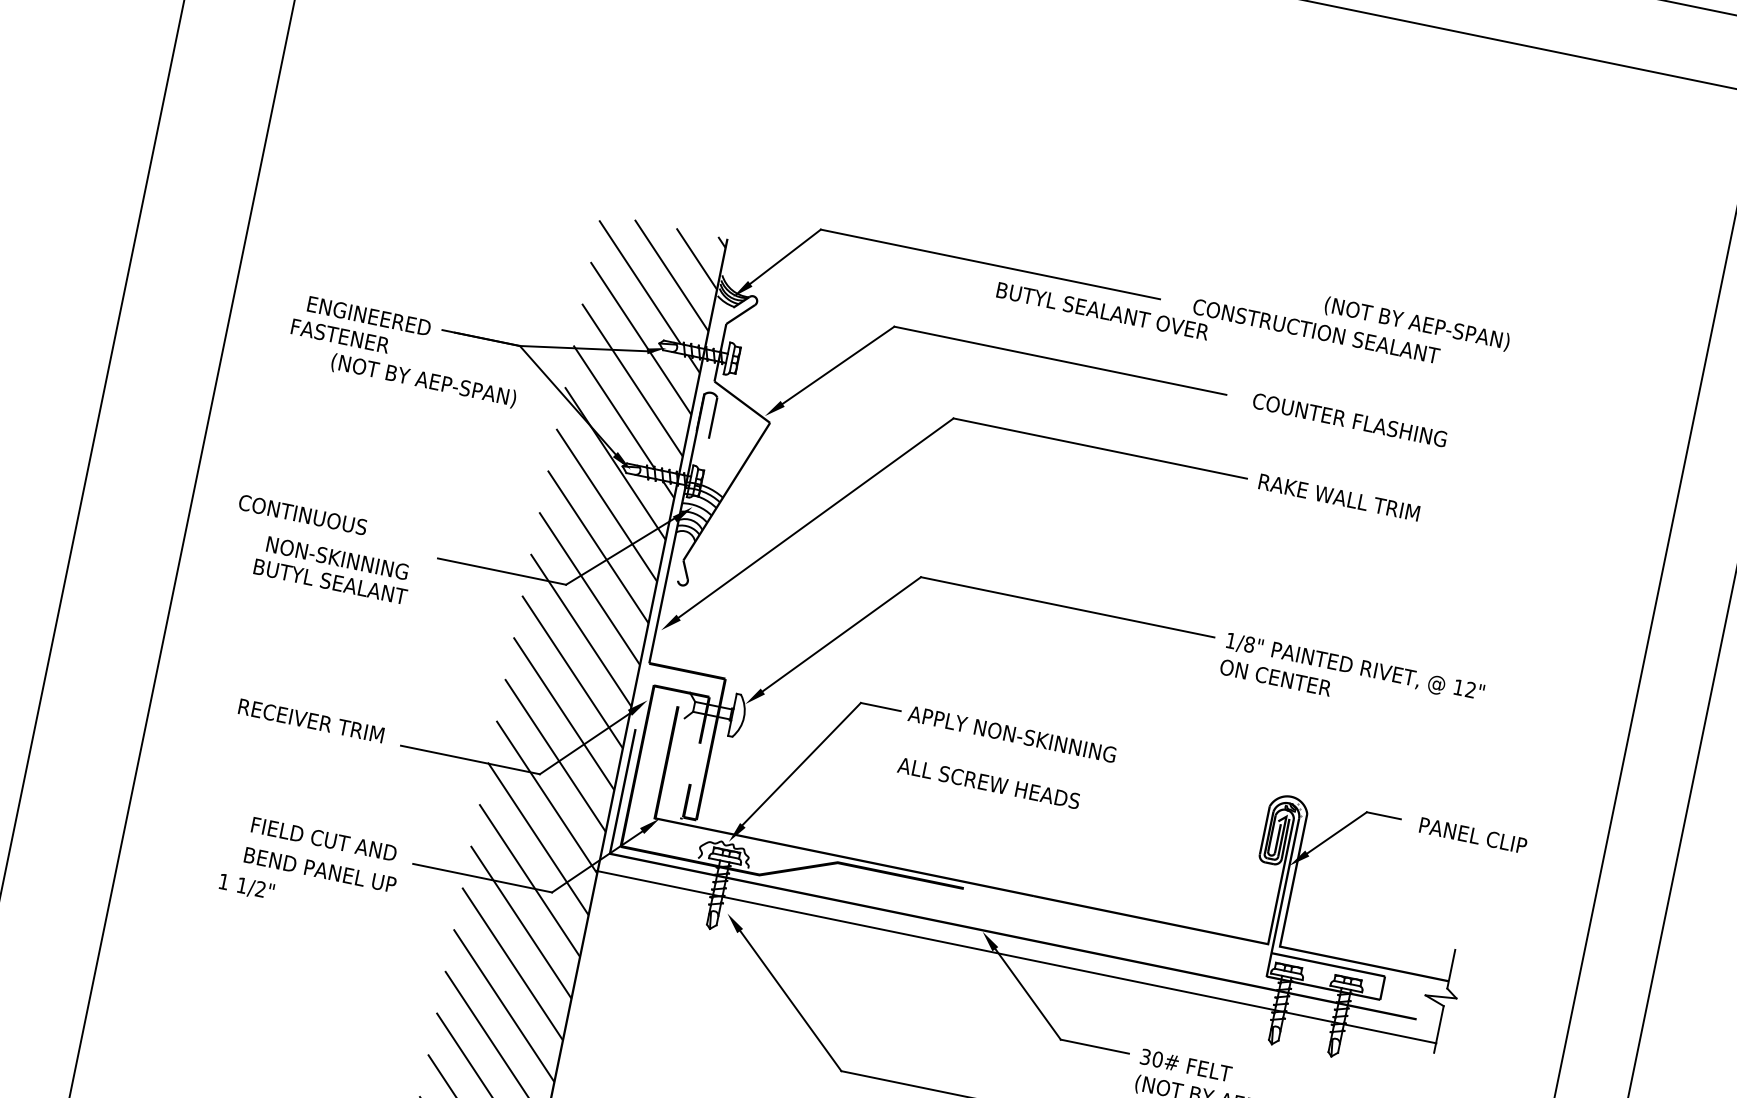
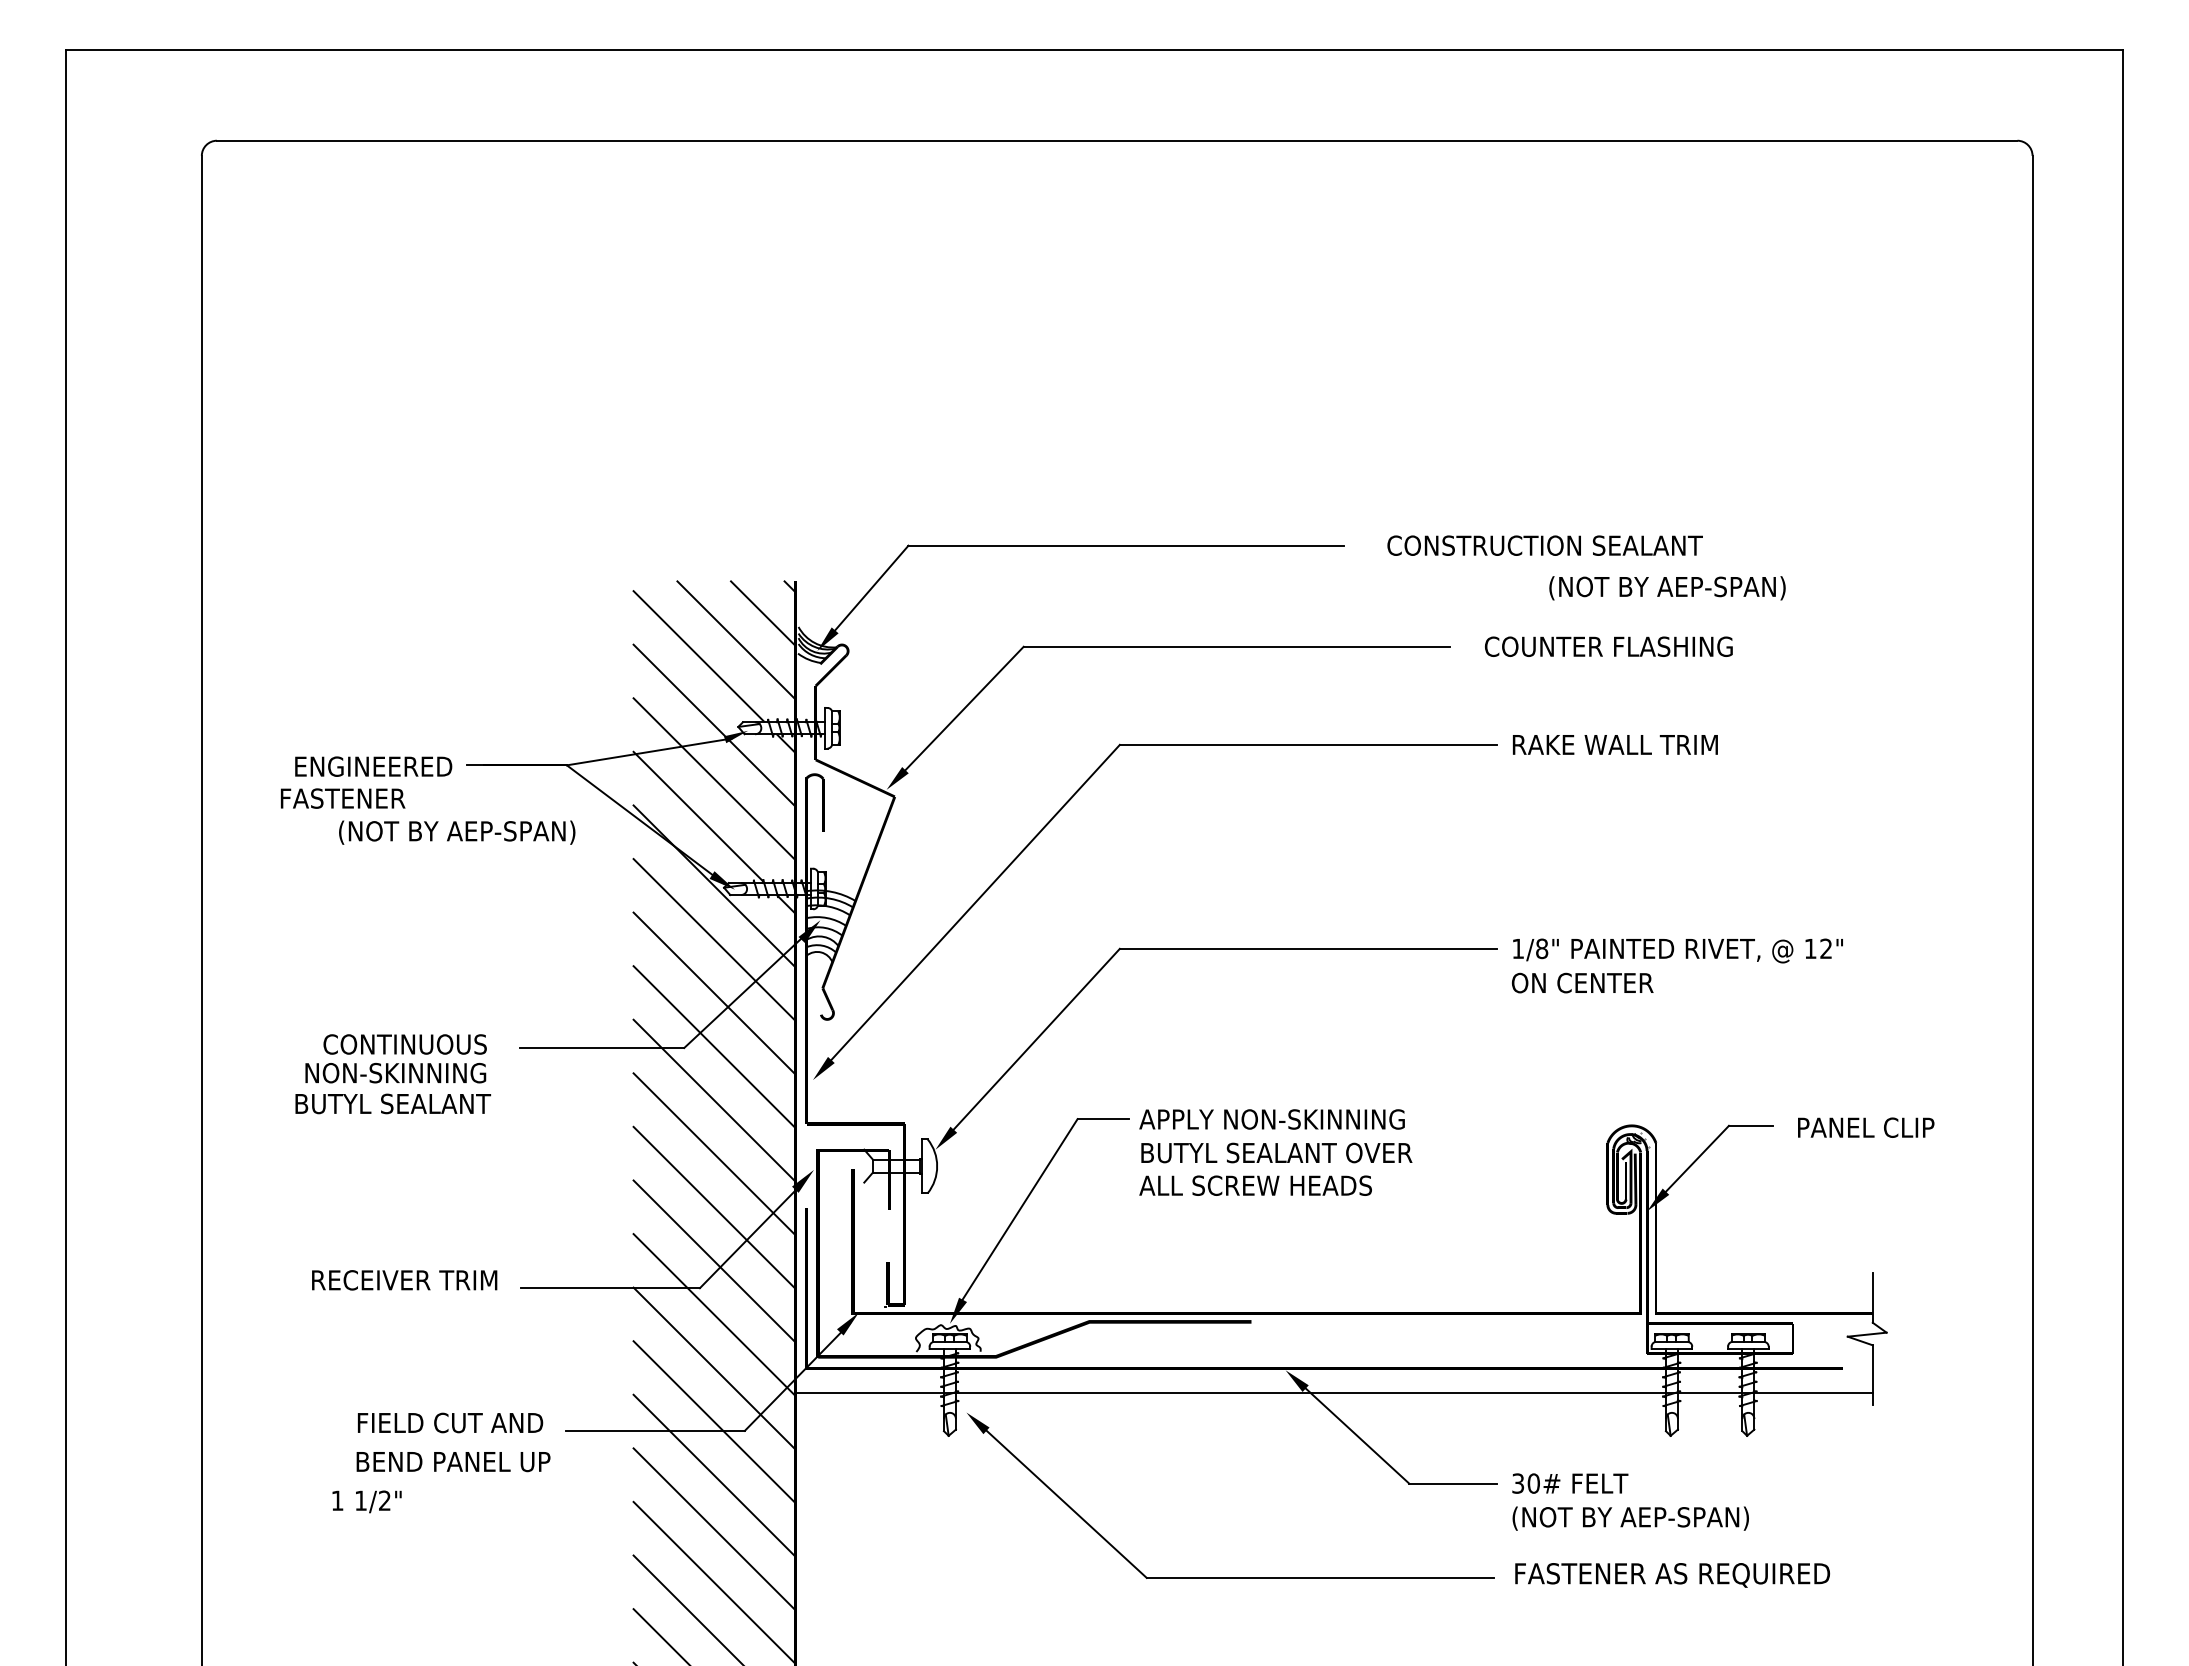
text: (1102, 310) -> (1276, 1152), moved
text: (1417, 324) -> (1667, 588), moved
text: (302, 514) -> (404, 1044), moved

